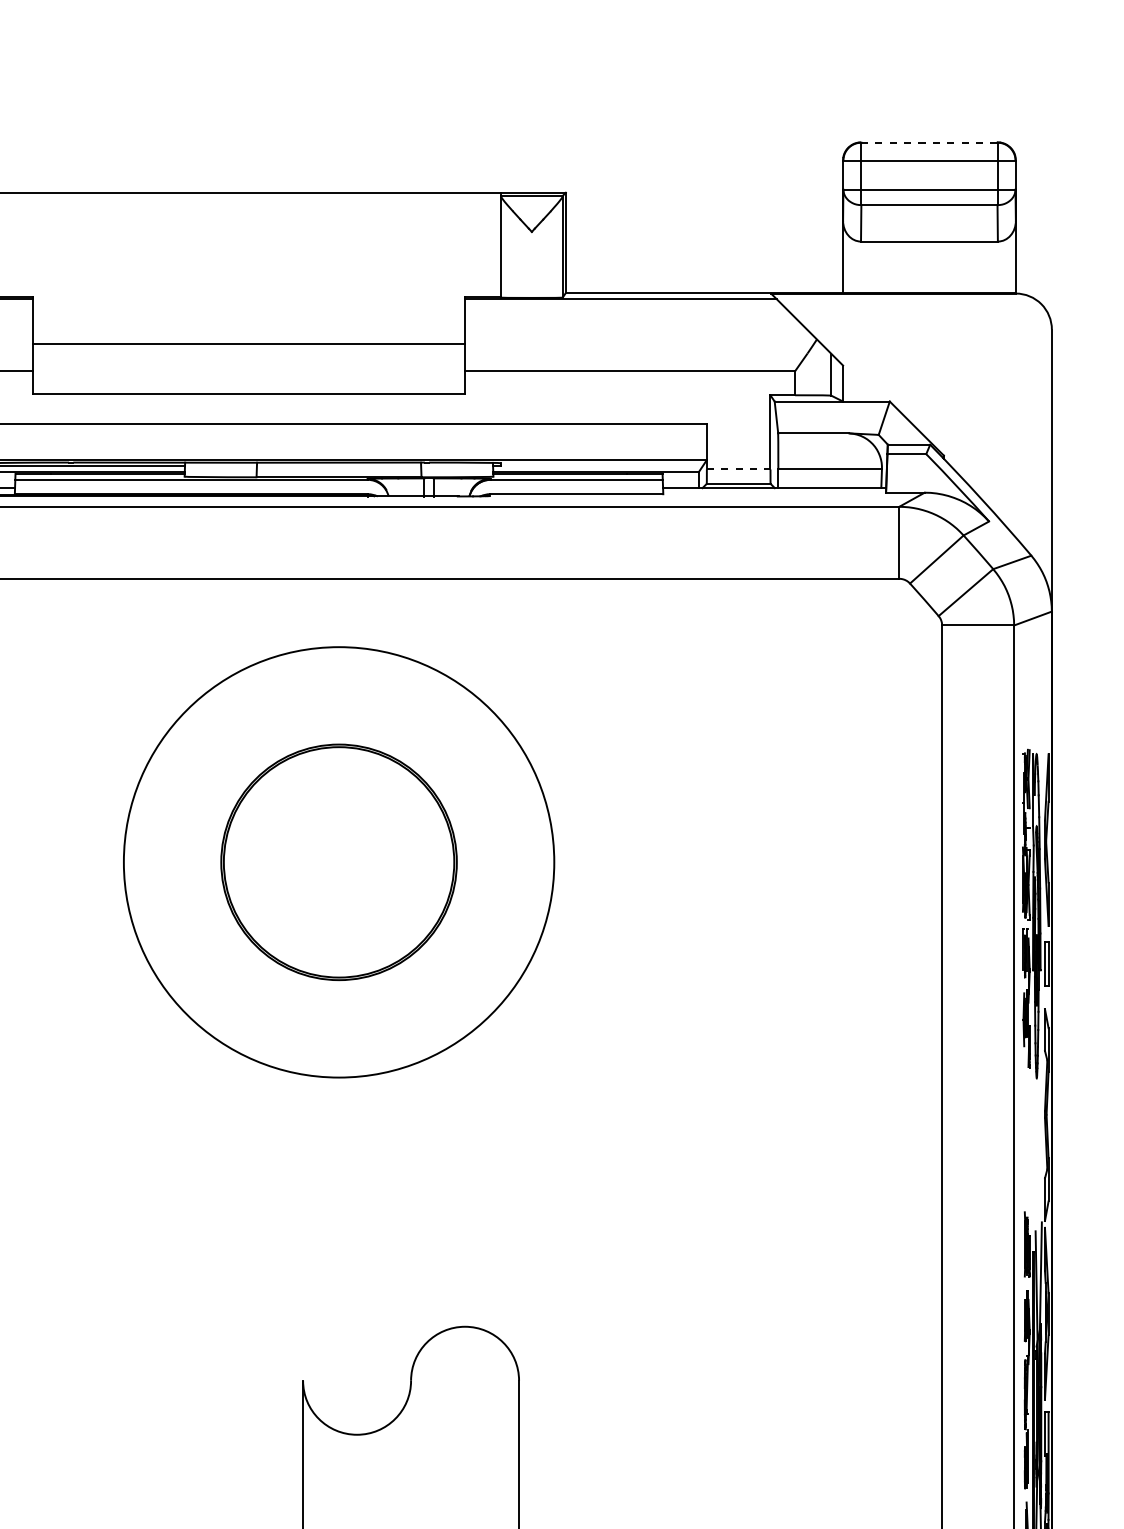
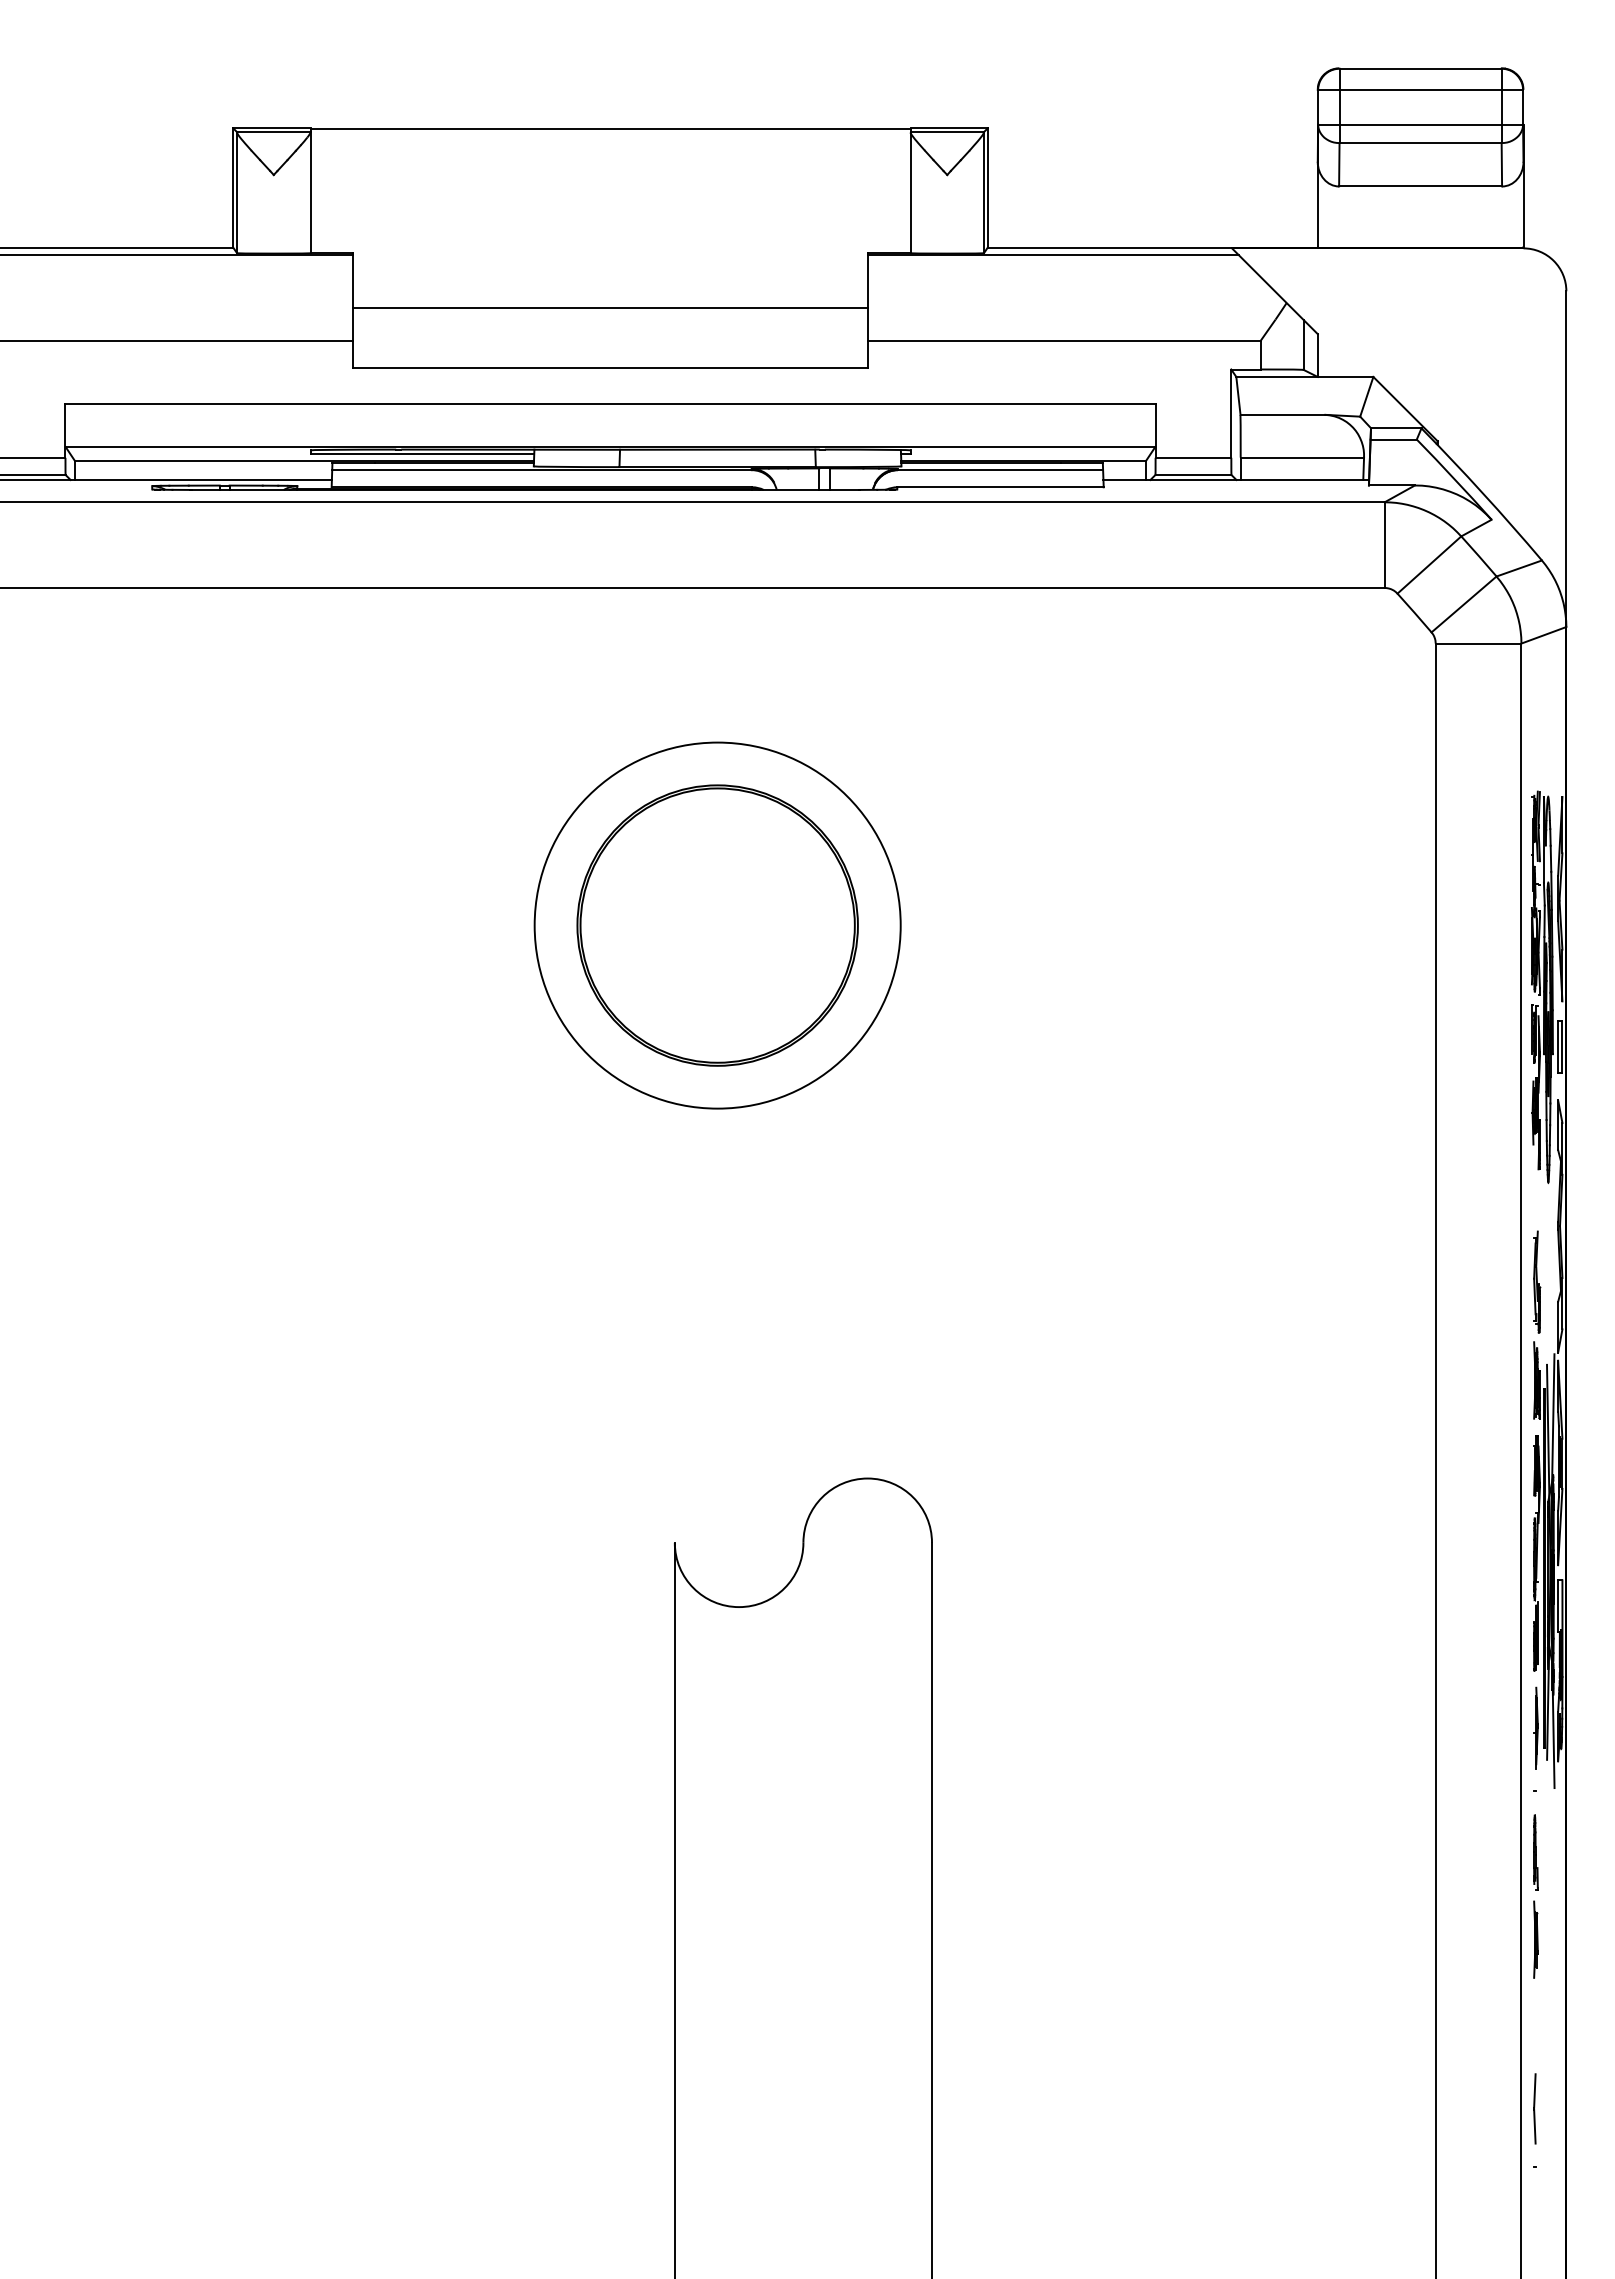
line: (929, 142) -> (1420, 68), dashed -> solid
line: (738, 469) -> (1193, 457), dashed -> solid
circle: (338, 862) -> (717, 925), size x0.71
part: (1027, 1161) -> (1537, 1281), added

